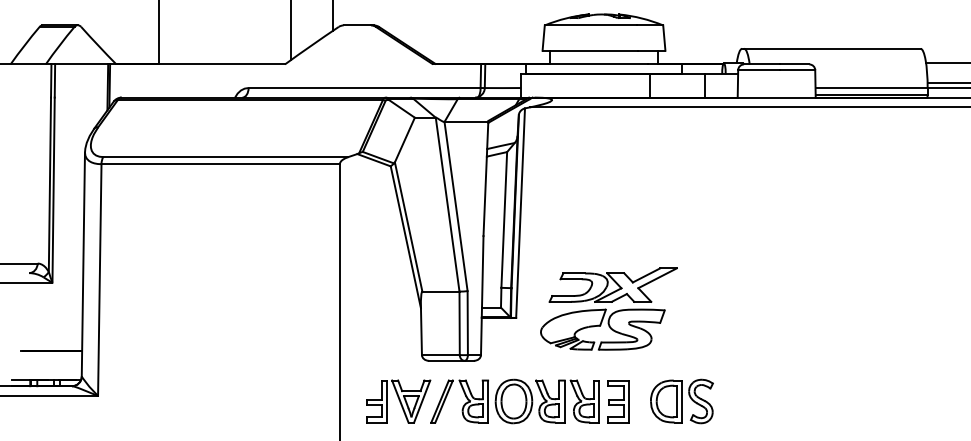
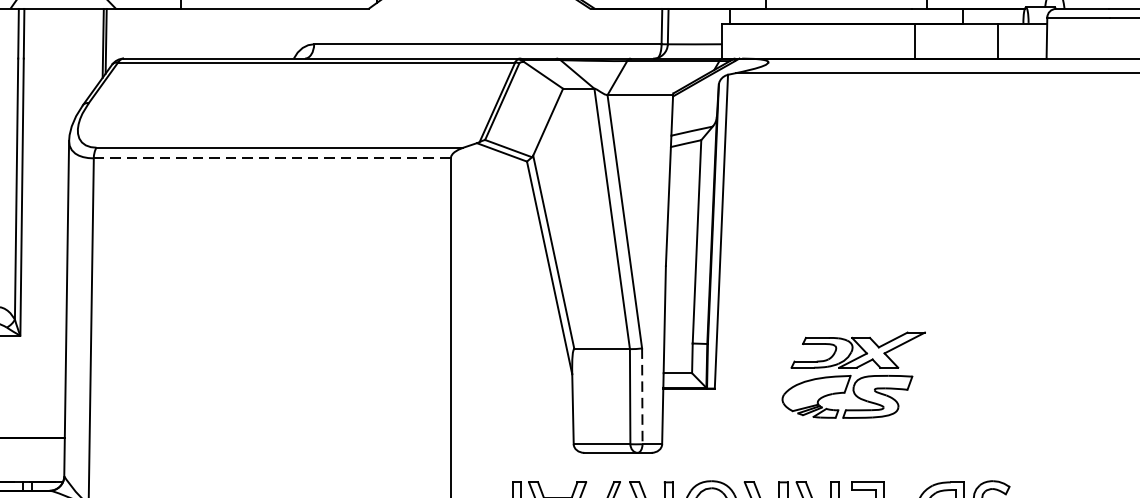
line: (221, 164) -> (273, 158), solid -> dashed
part: (608, 308) -> (853, 374), size x0.7
line: (467, 323) -> (641, 396), solid -> dashed

